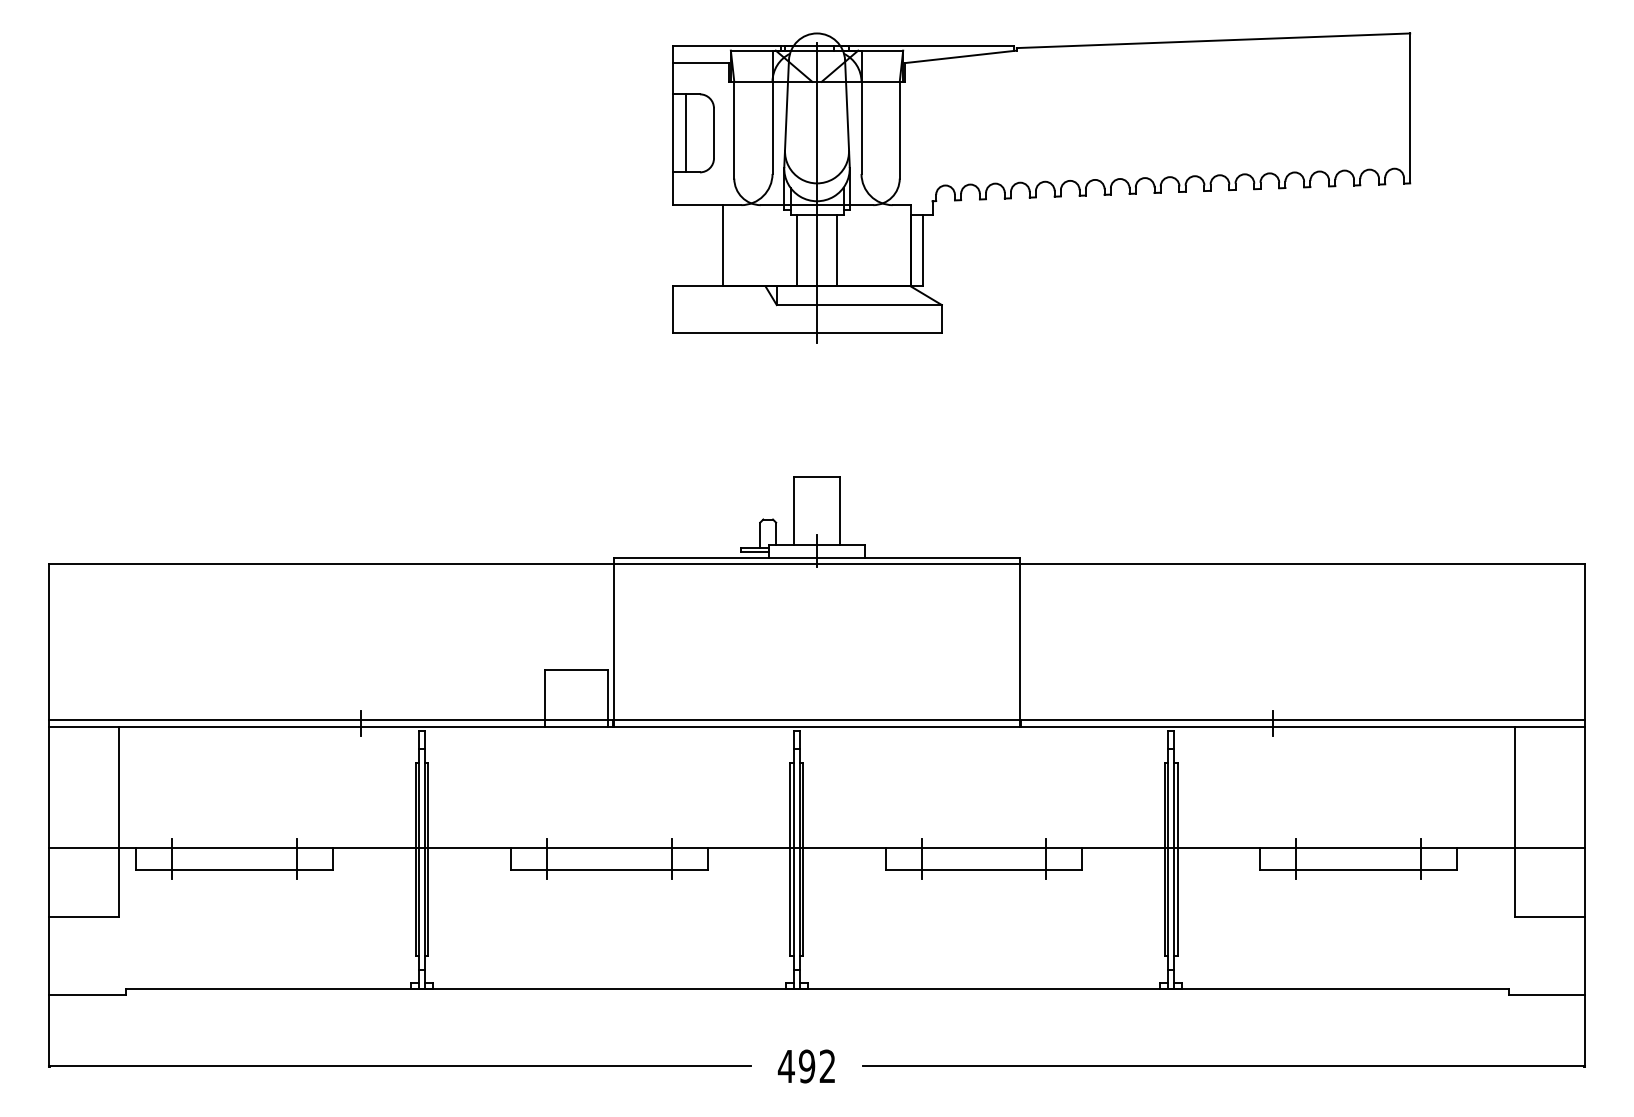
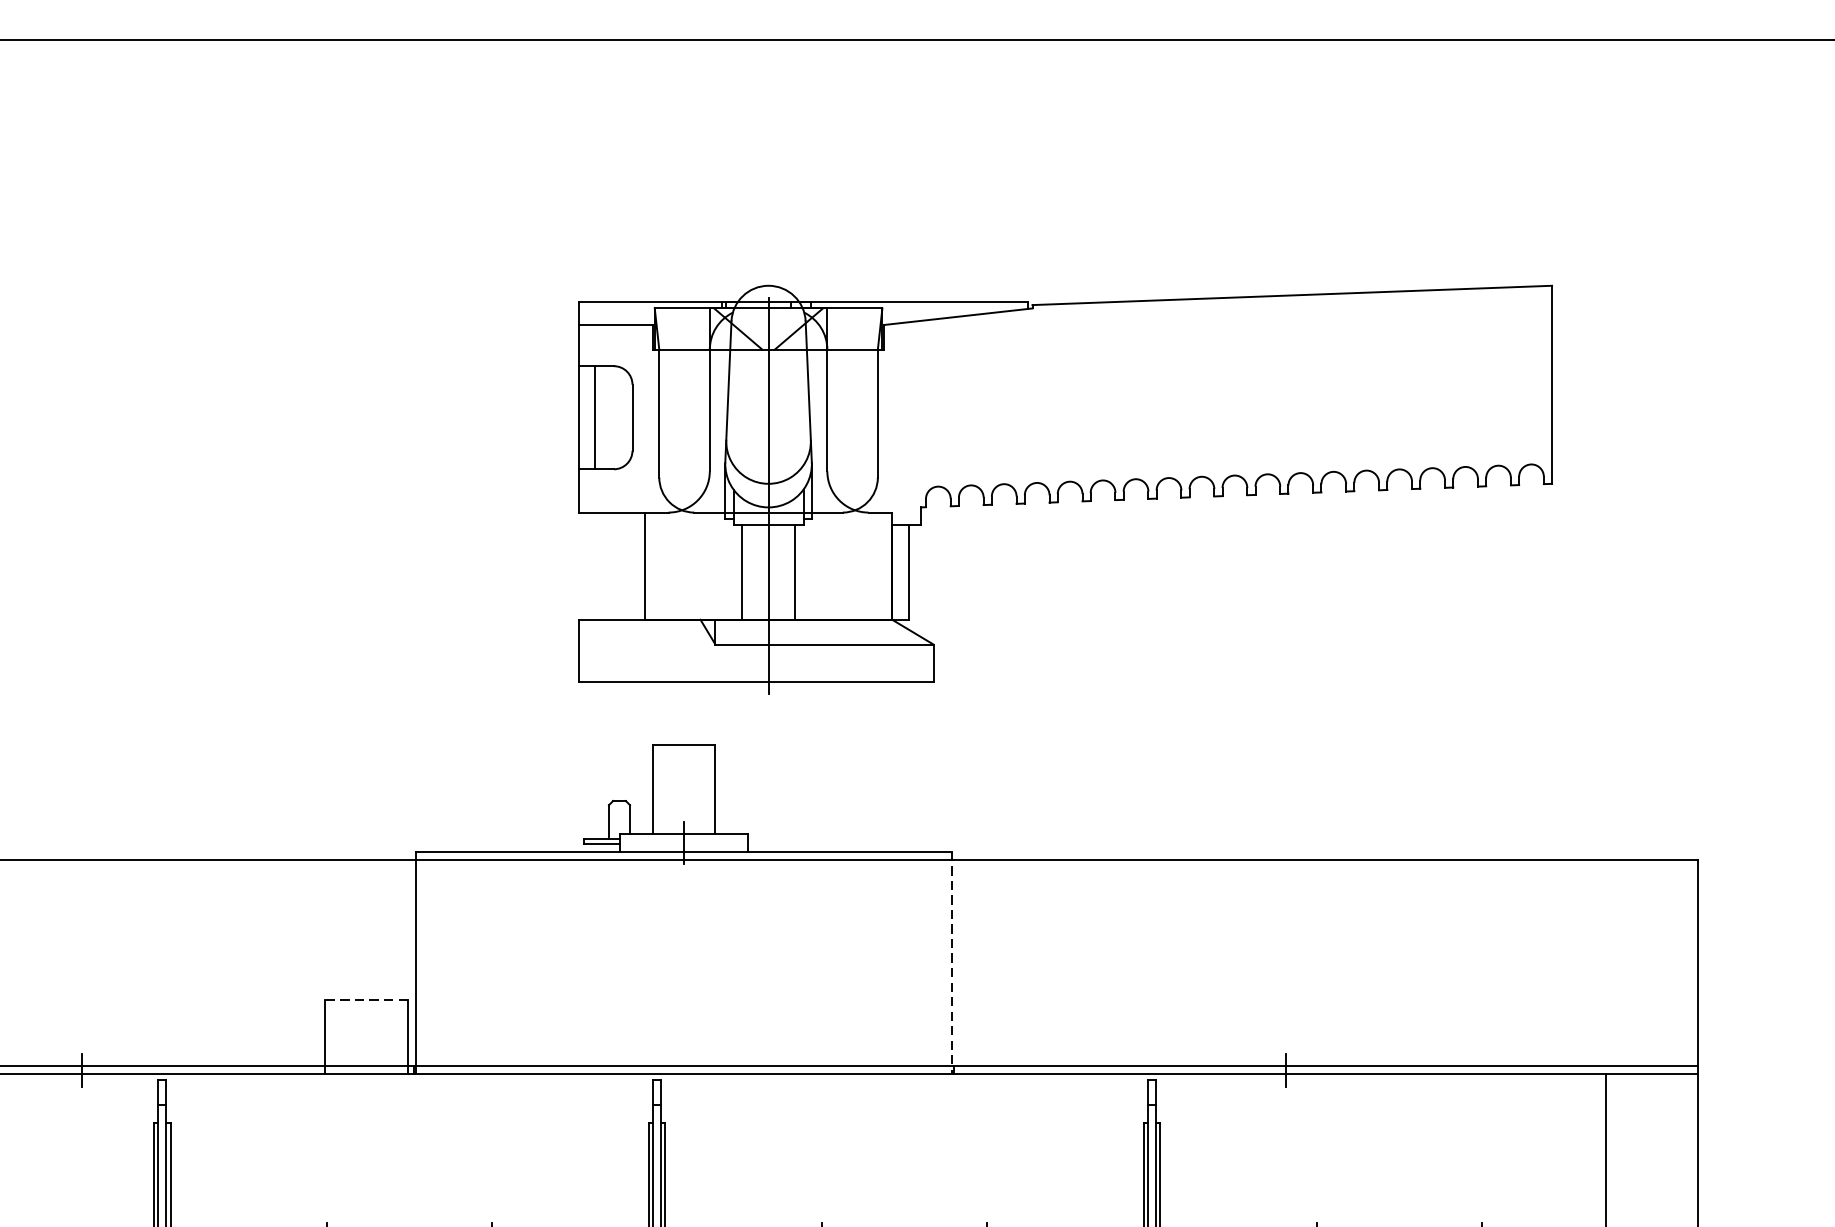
part: (1041, 187) -> (1065, 489), moved
line: (1019, 642) -> (951, 963), solid -> dashed
line: (576, 670) -> (366, 1000), solid -> dashed

